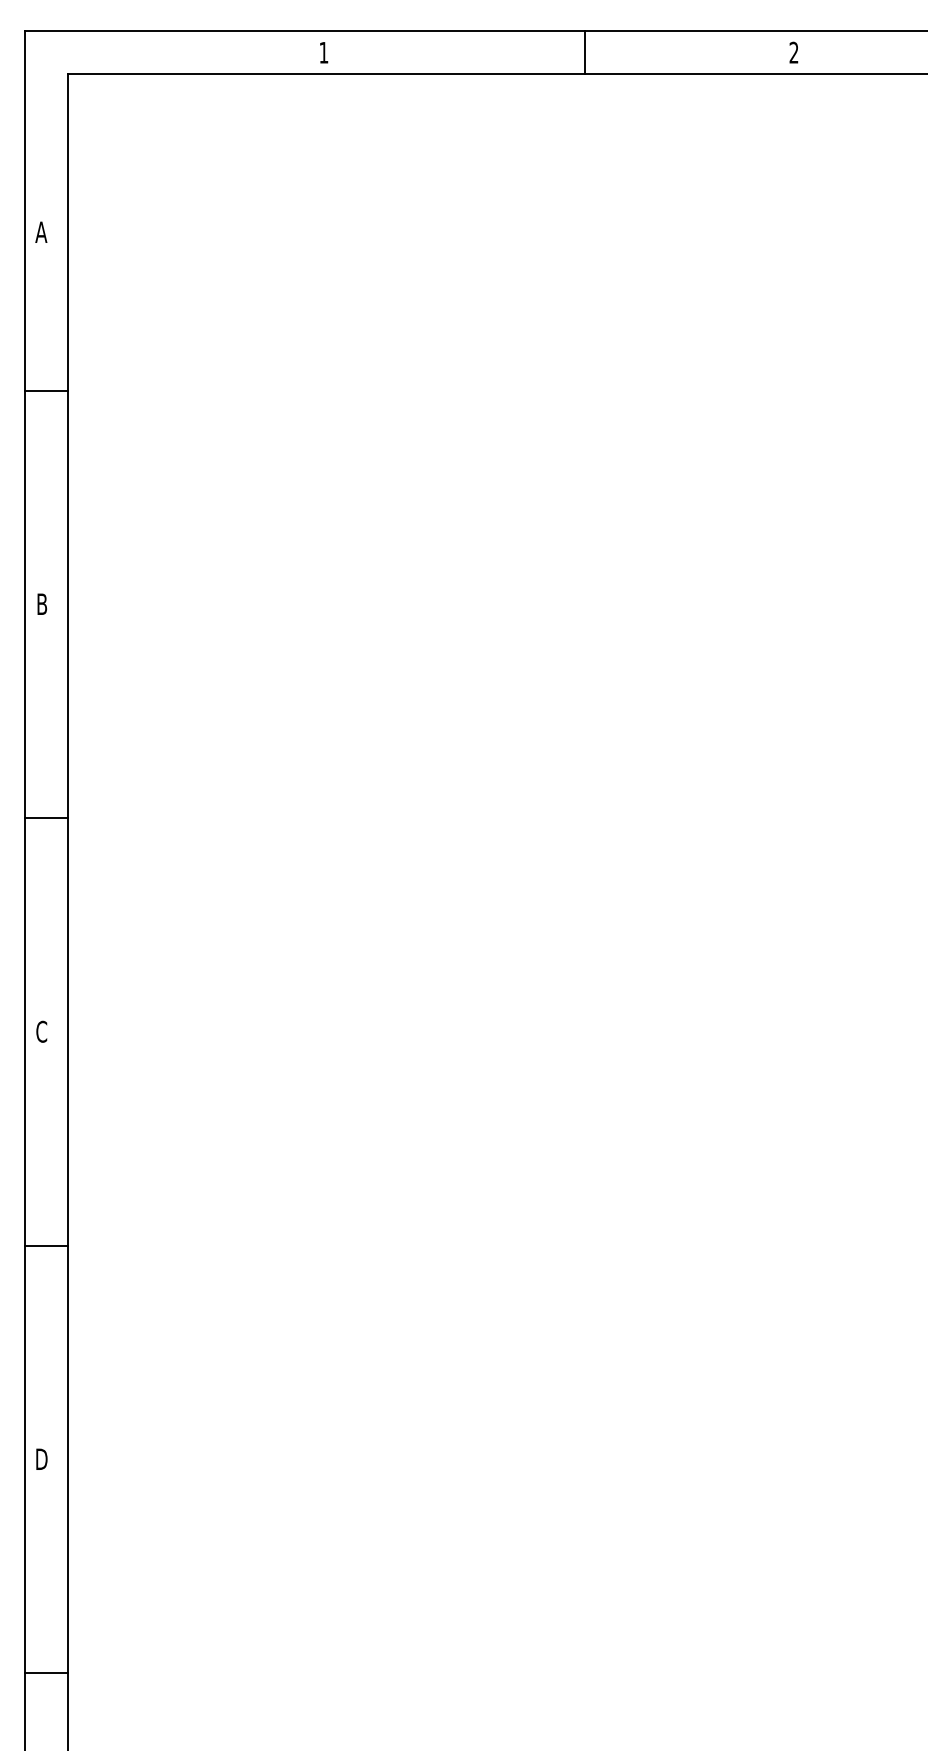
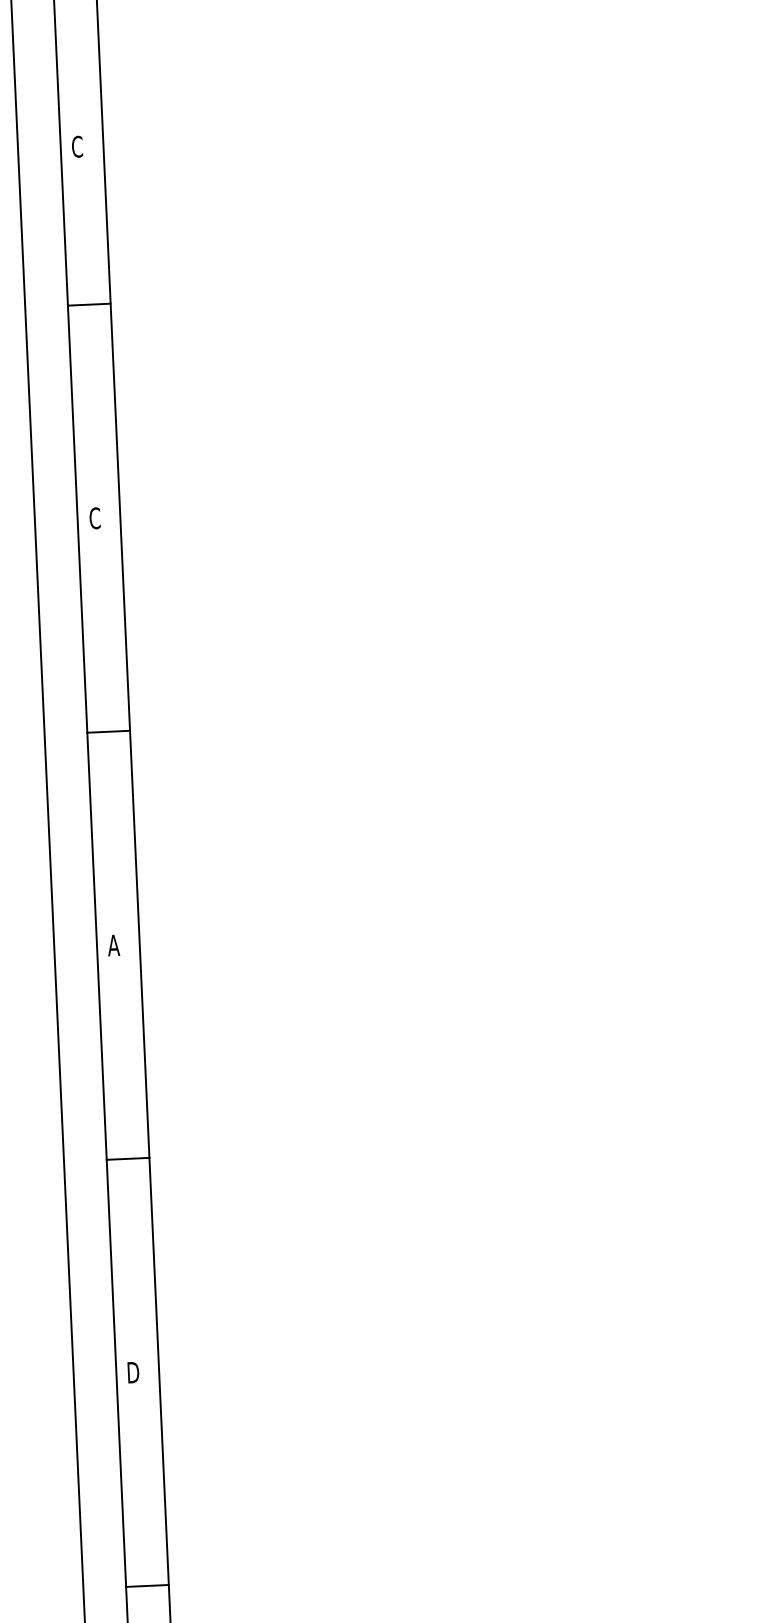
text: (41, 232) -> (77, 147), A -> C
text: (41, 604) -> (94, 518), B -> C
text: (41, 1031) -> (113, 945), C -> A

